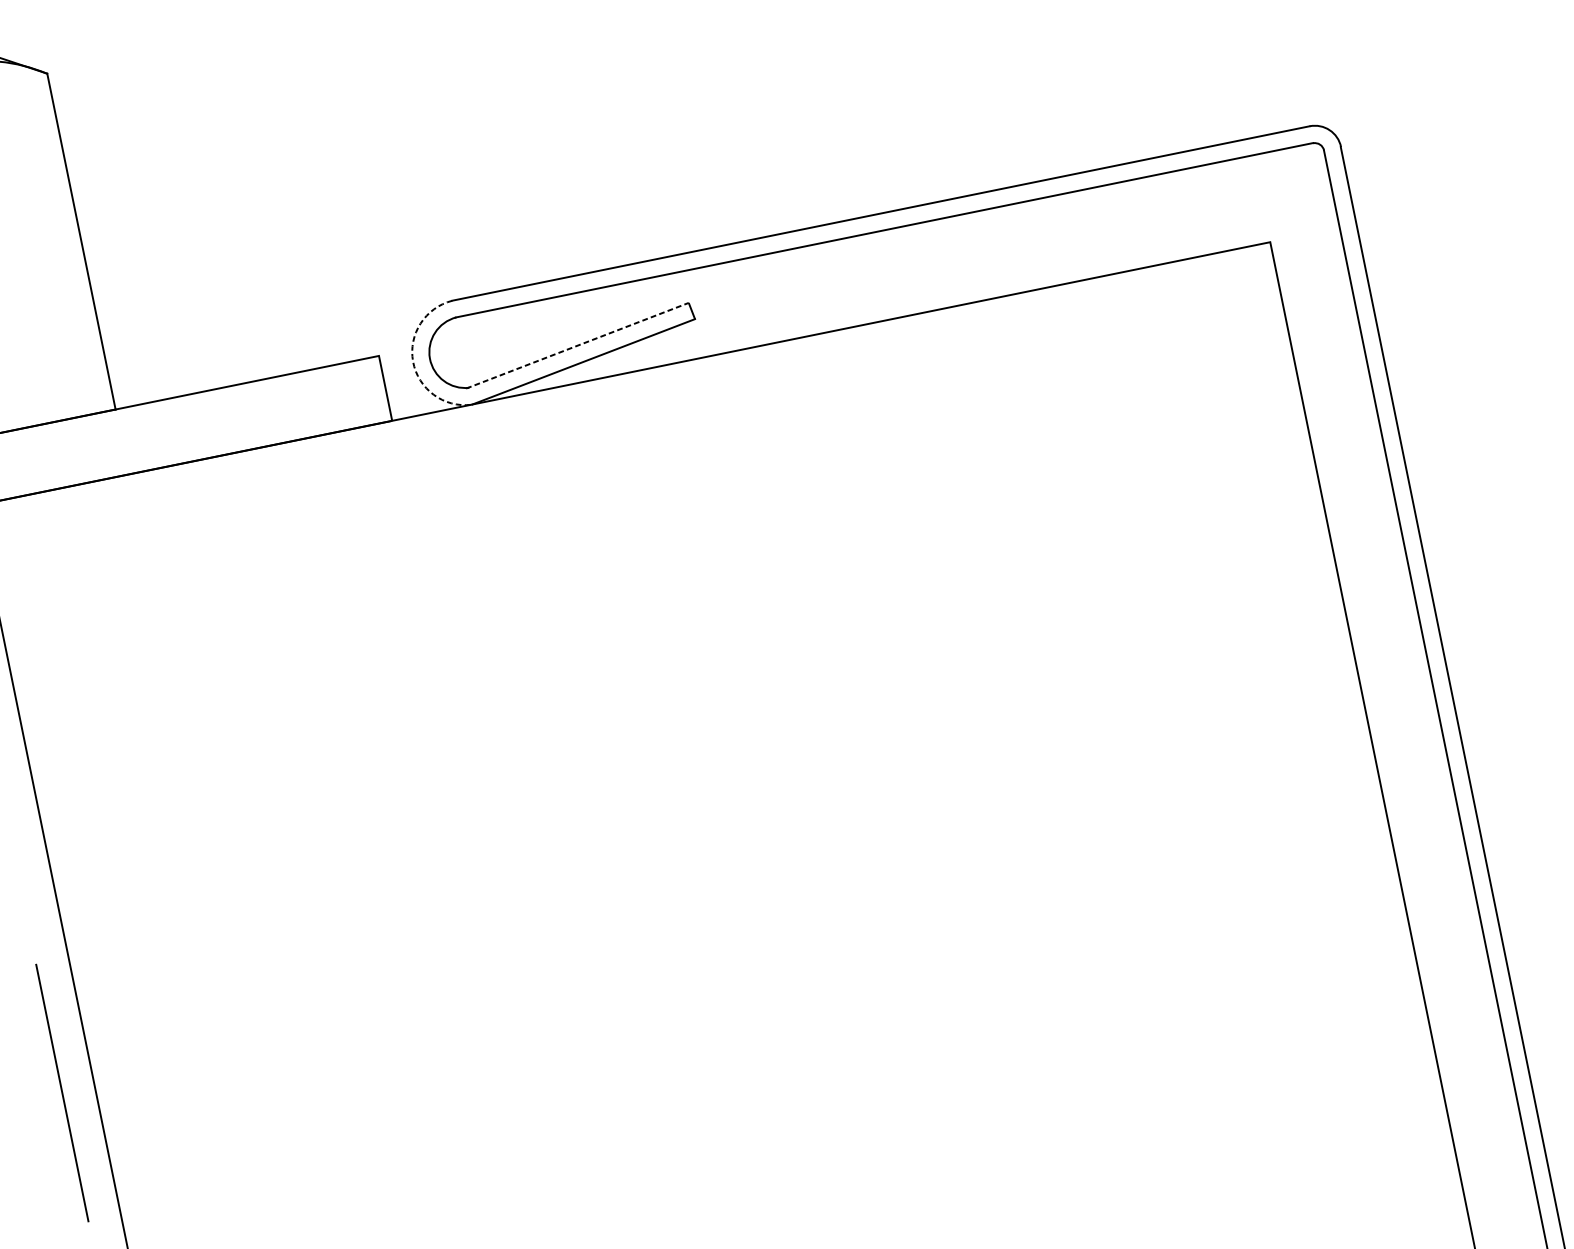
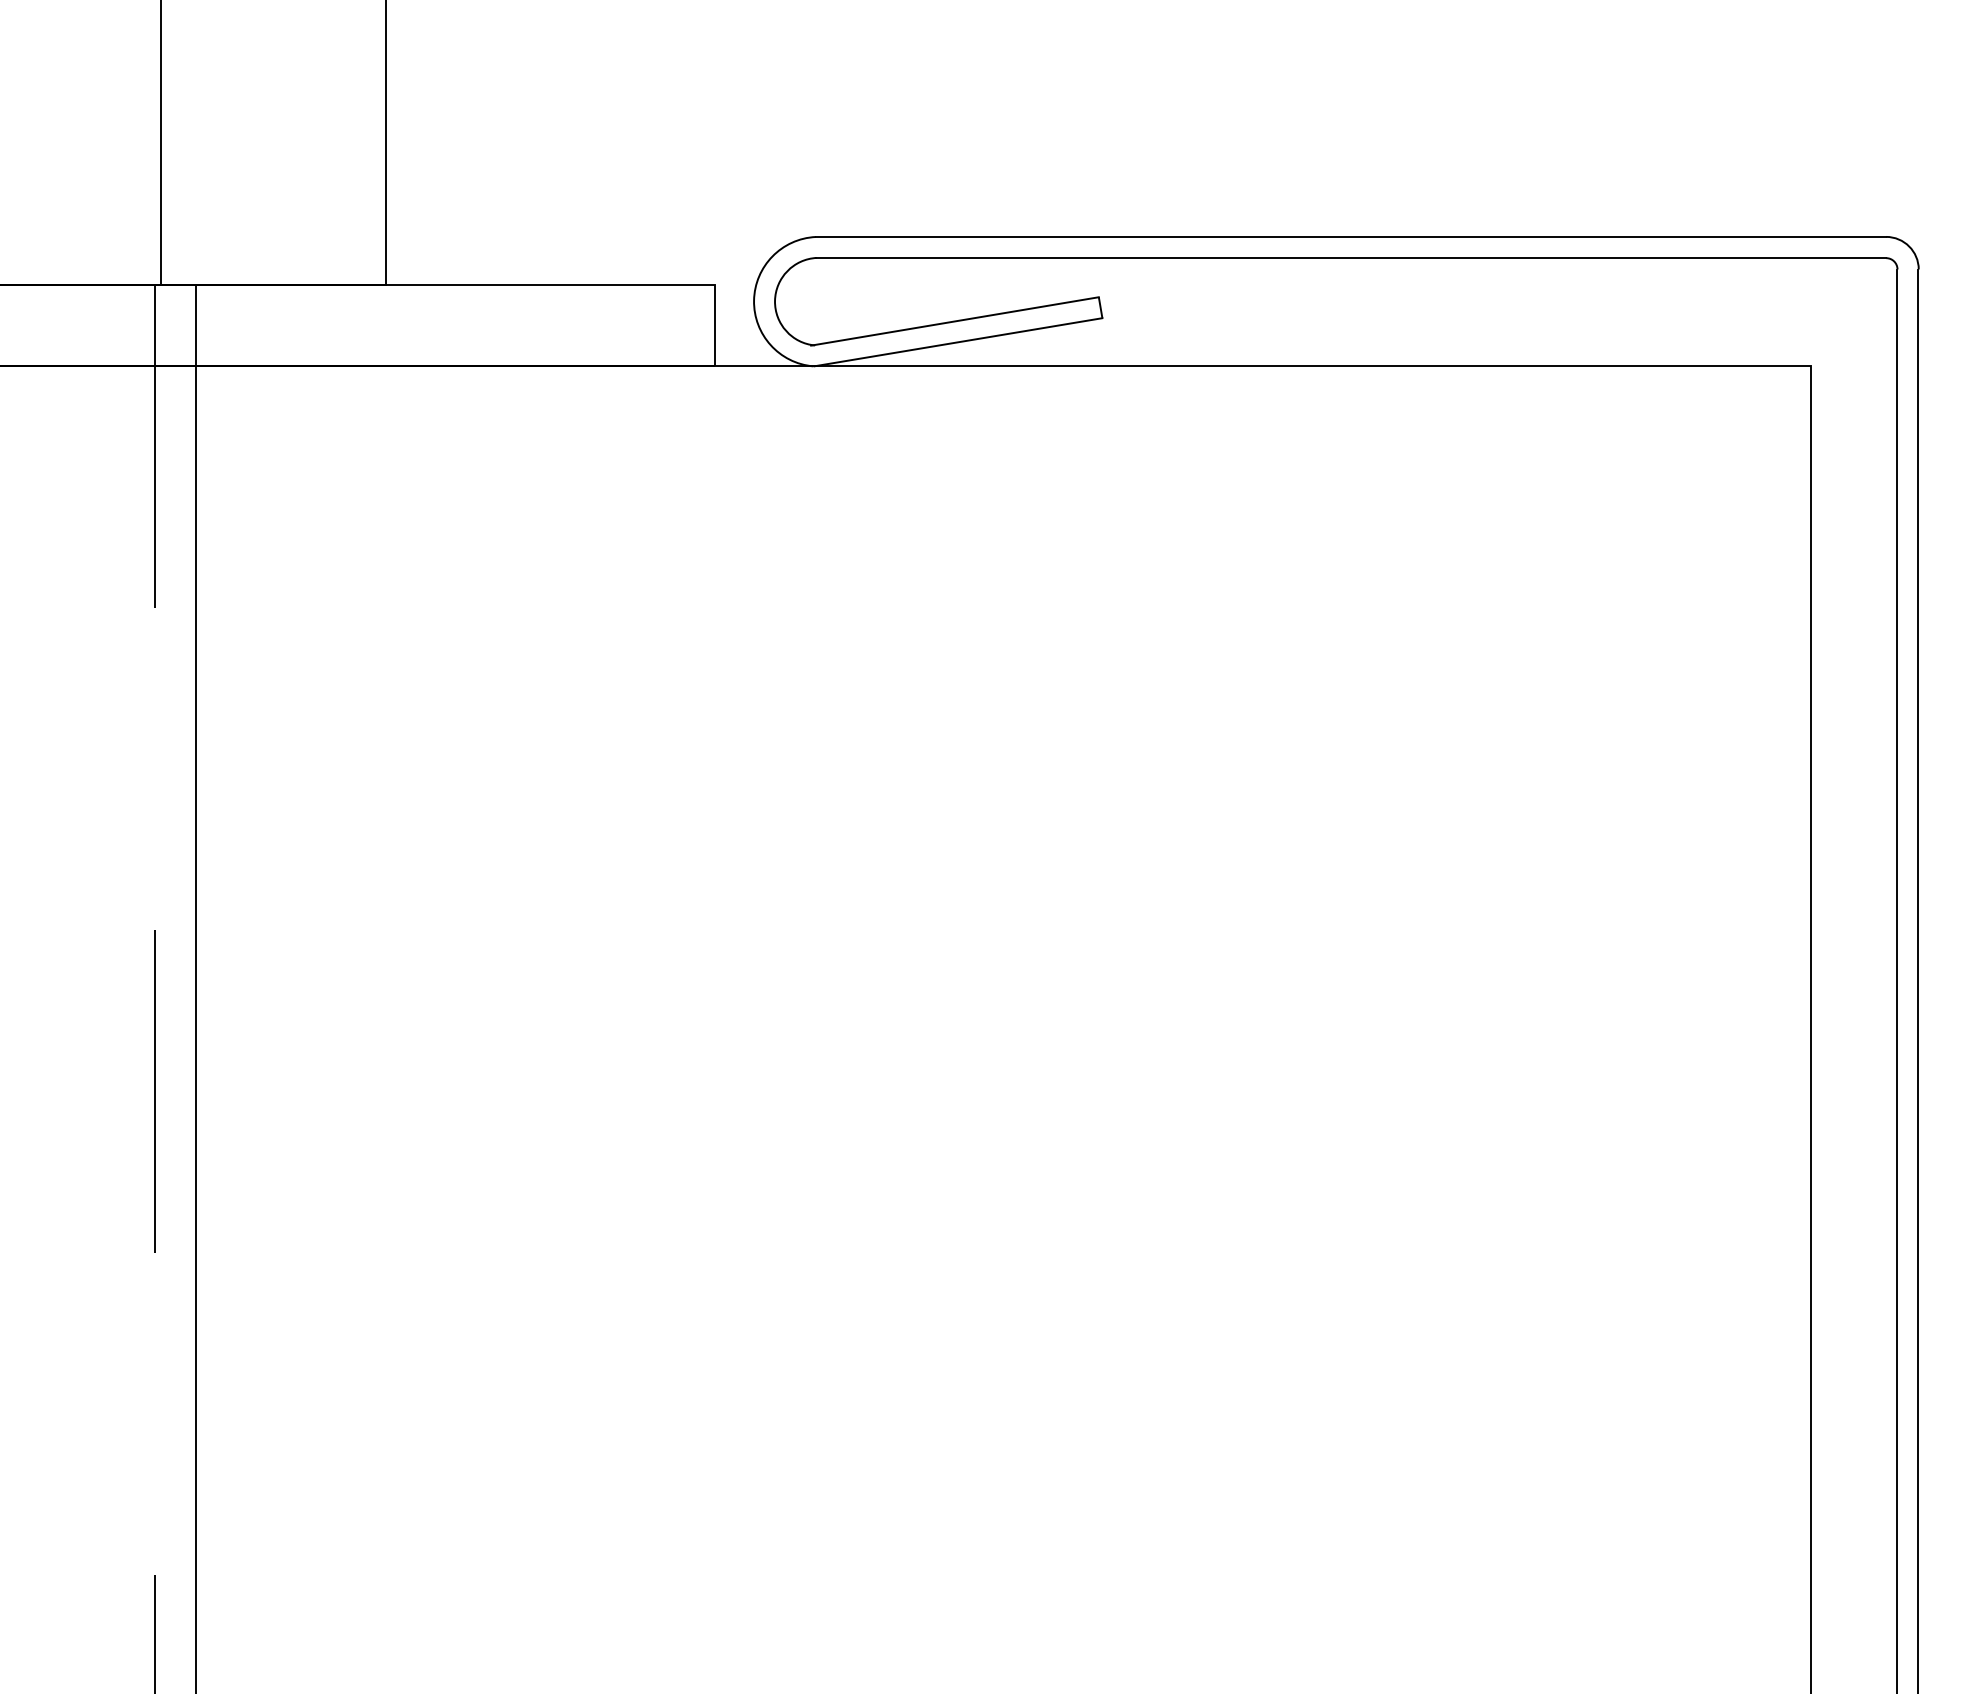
line: (577, 345) -> (955, 321), dashed -> solid
arc: (413, 361) -> (754, 300), dashed -> solid

